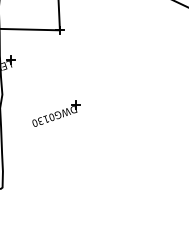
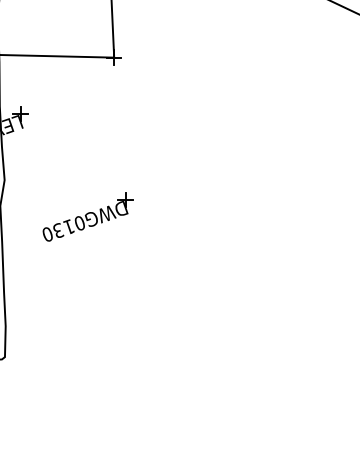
part: (56, 113) -> (88, 216), moved

